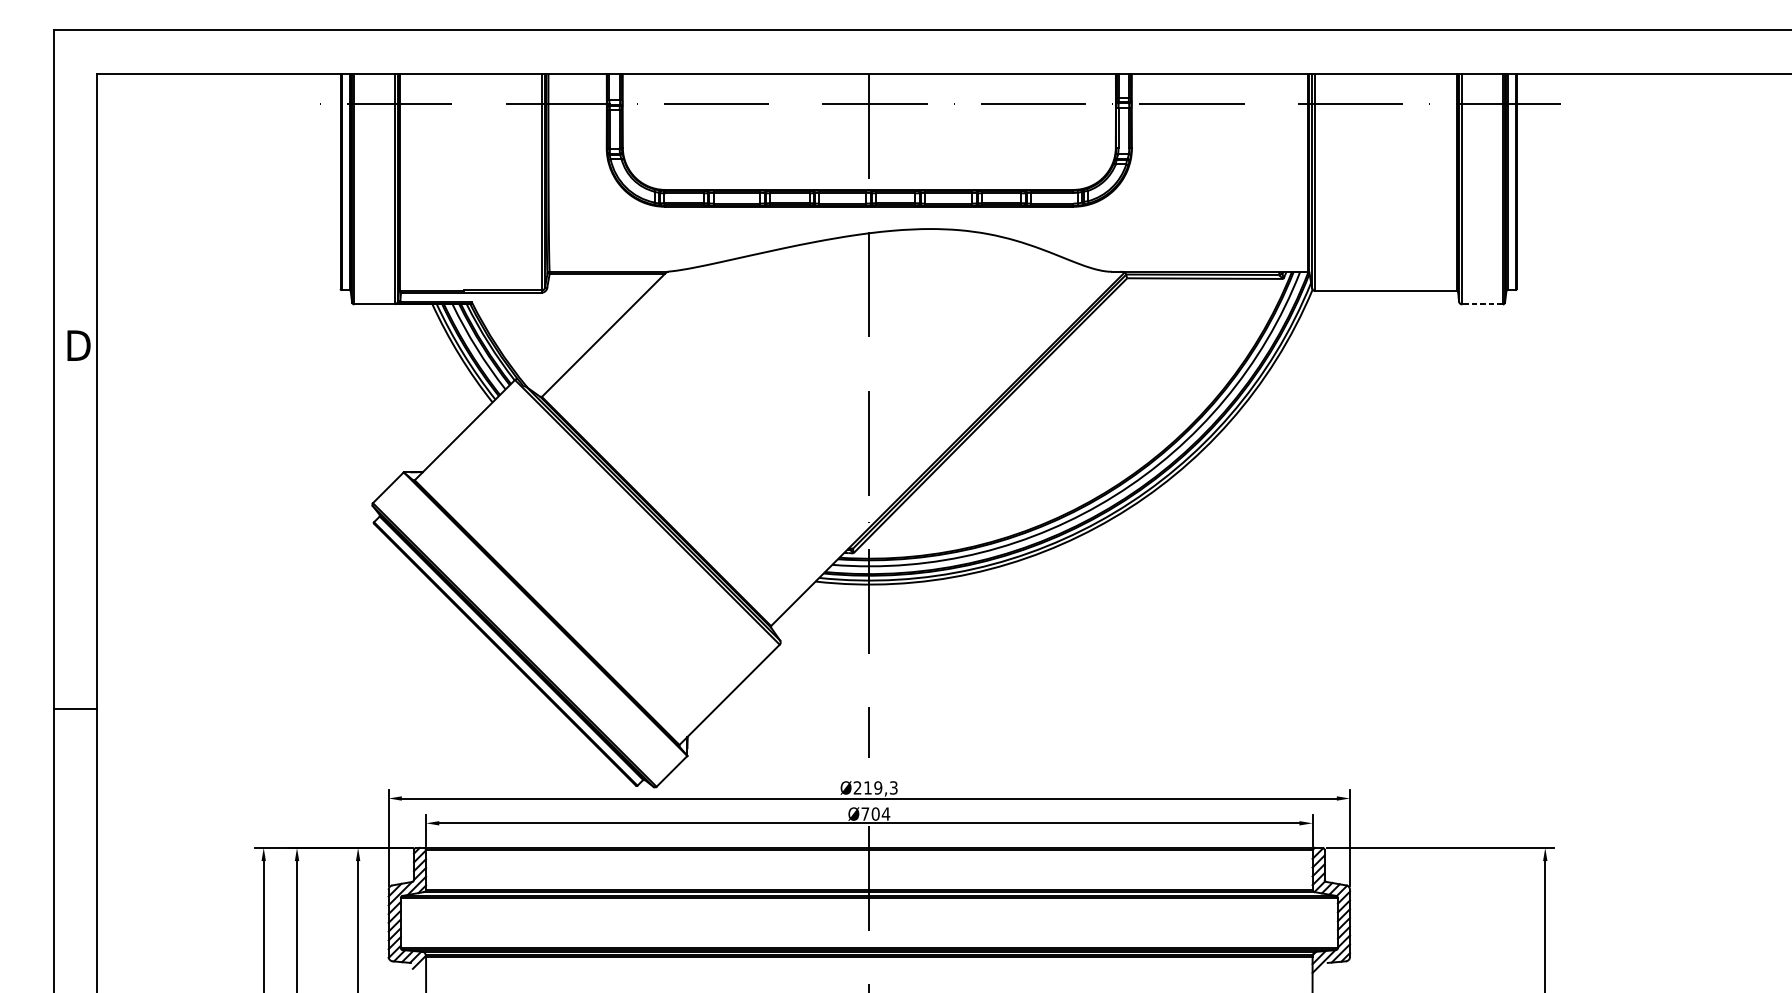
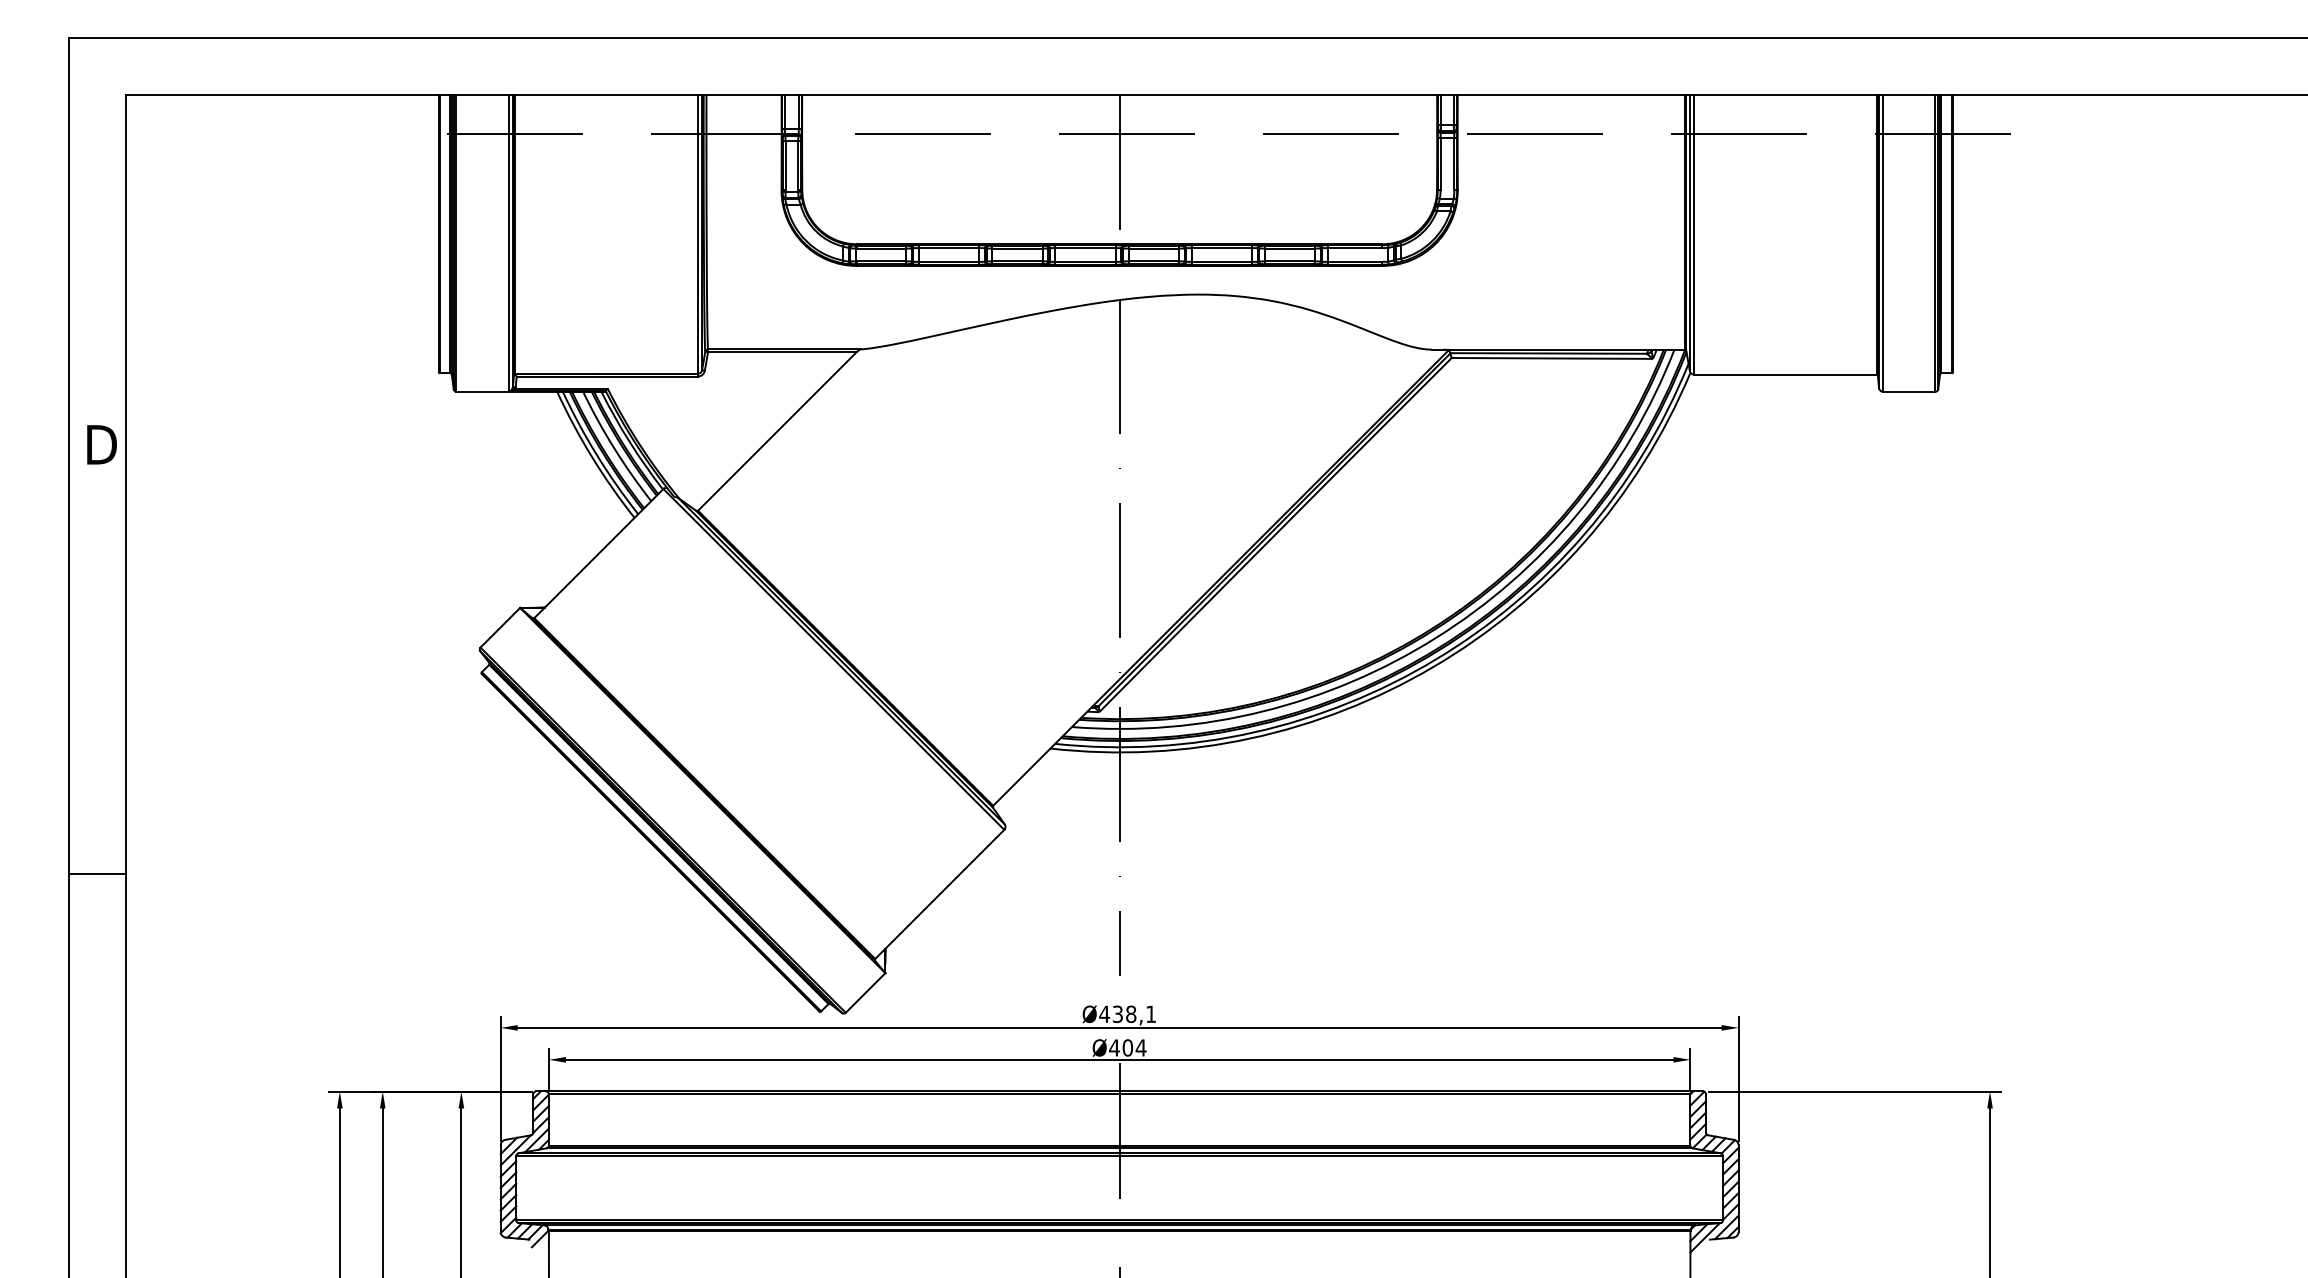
line: (1481, 304) -> (1908, 391), dashed -> solid
line: (75, 708) -> (97, 873), moved
text: (875, 788) -> (1127, 1014), Ø219,3 -> Ø438,1
text: (865, 813) -> (1114, 1047), Ø704 -> Ø404

